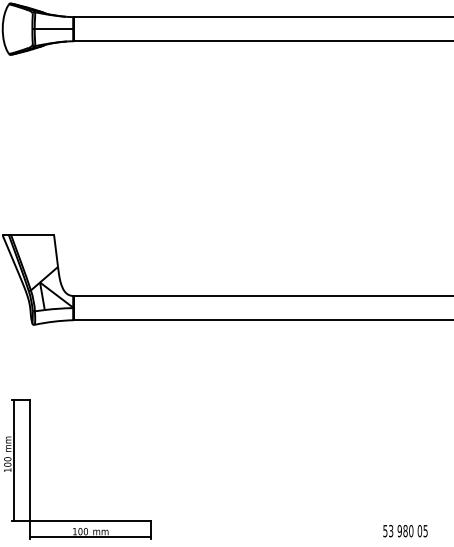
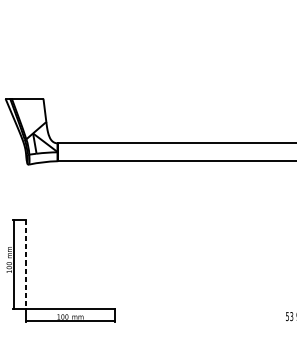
line: (30, 460) -> (26, 264), solid -> dashed

